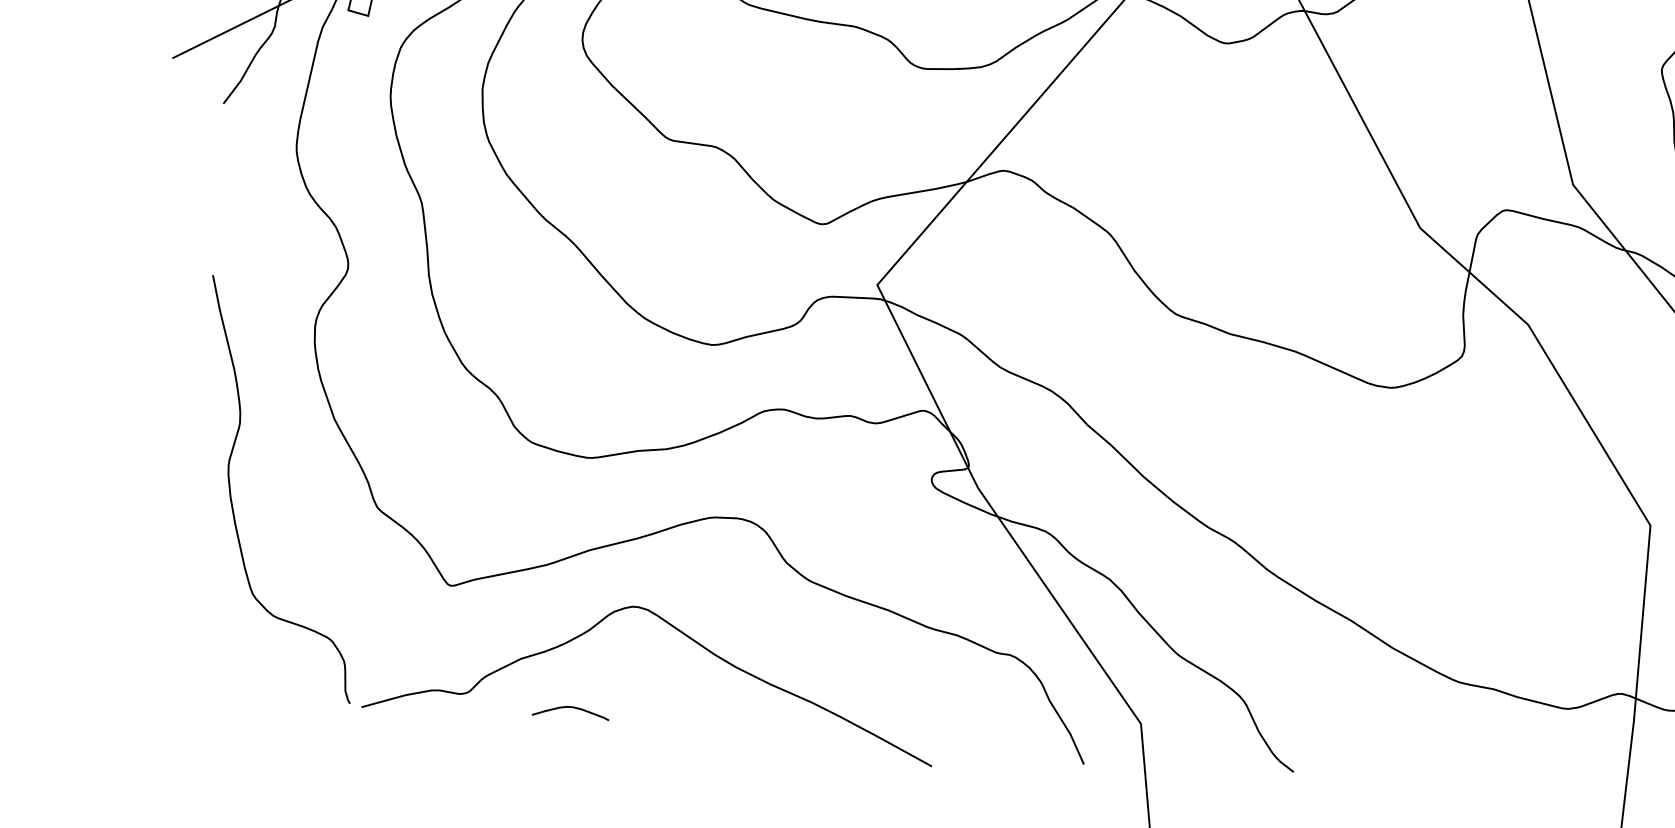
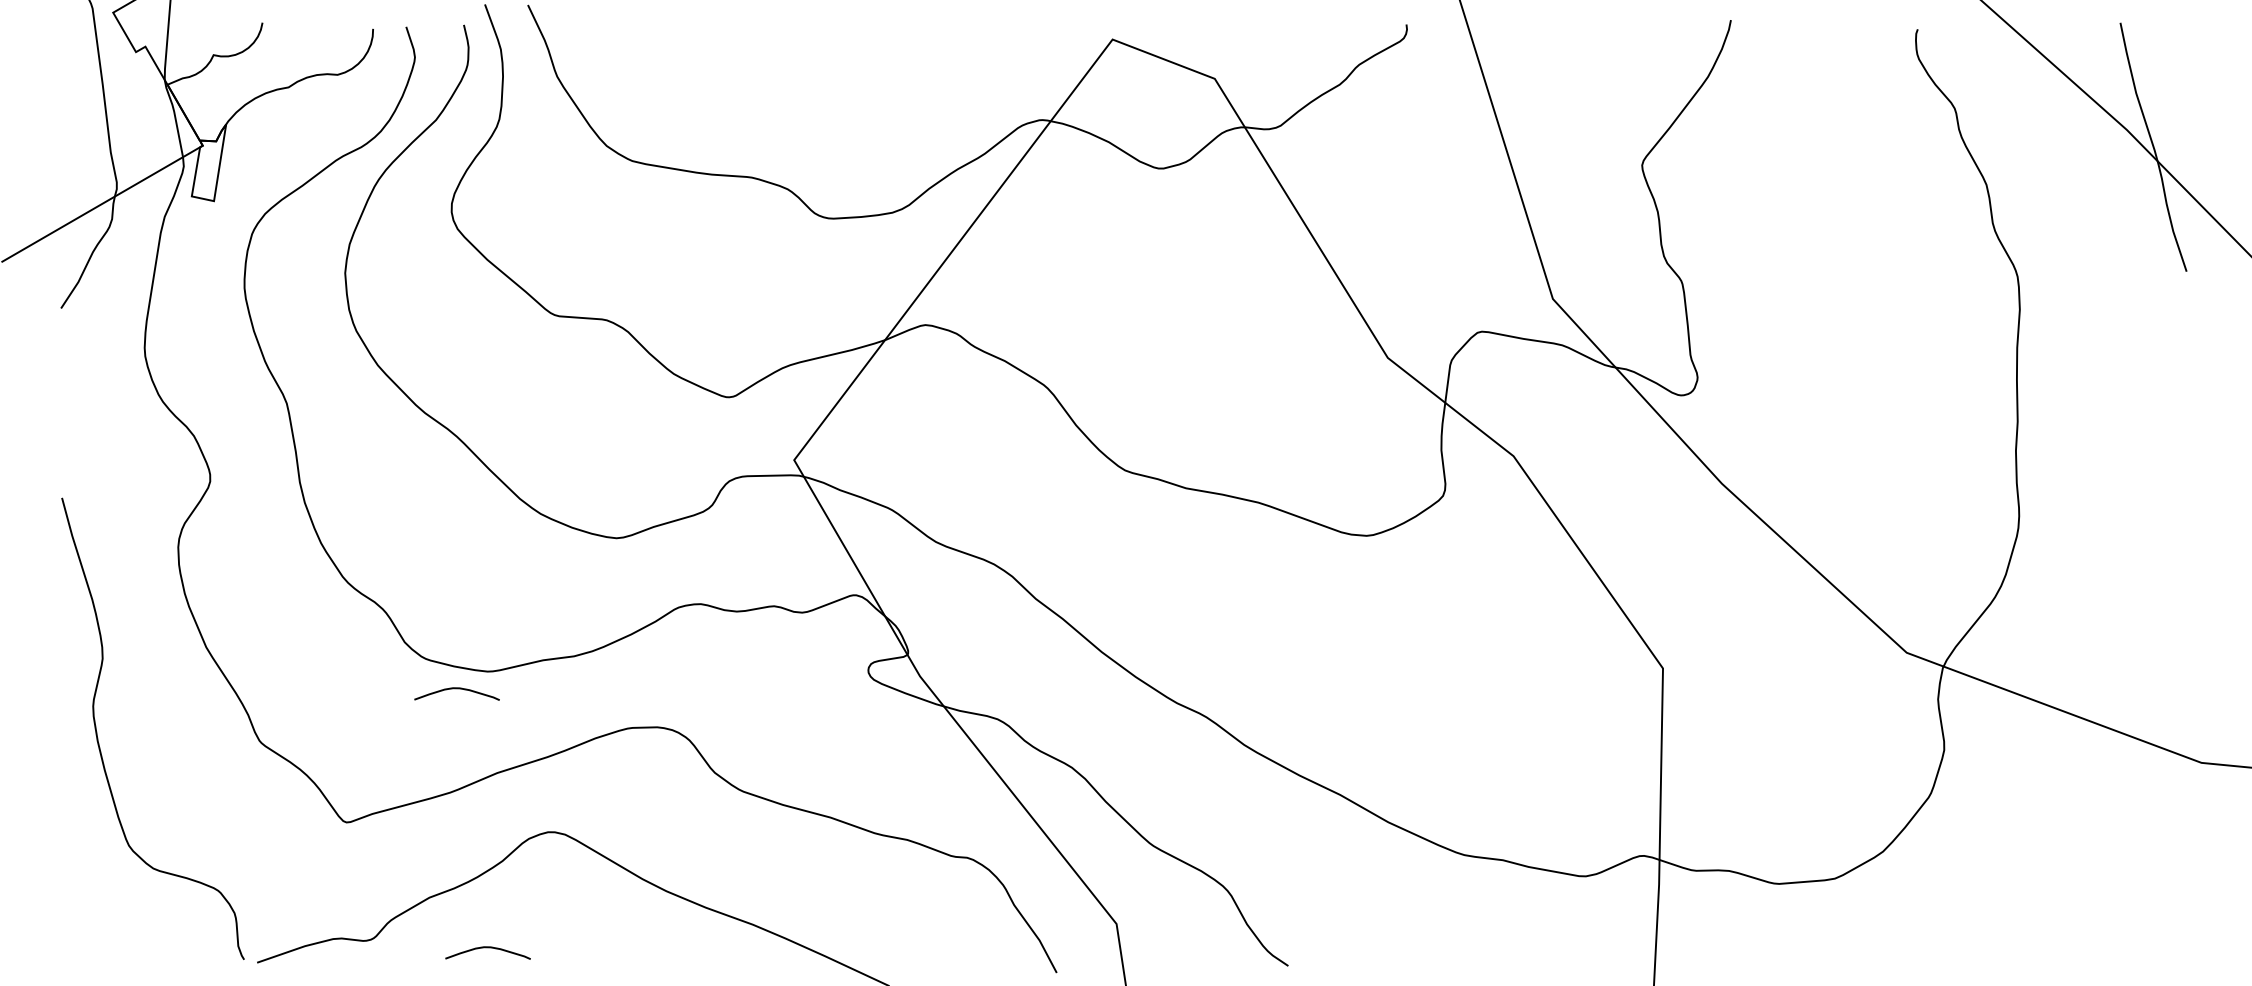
curve: (558, 472) -> (456, 689), added

